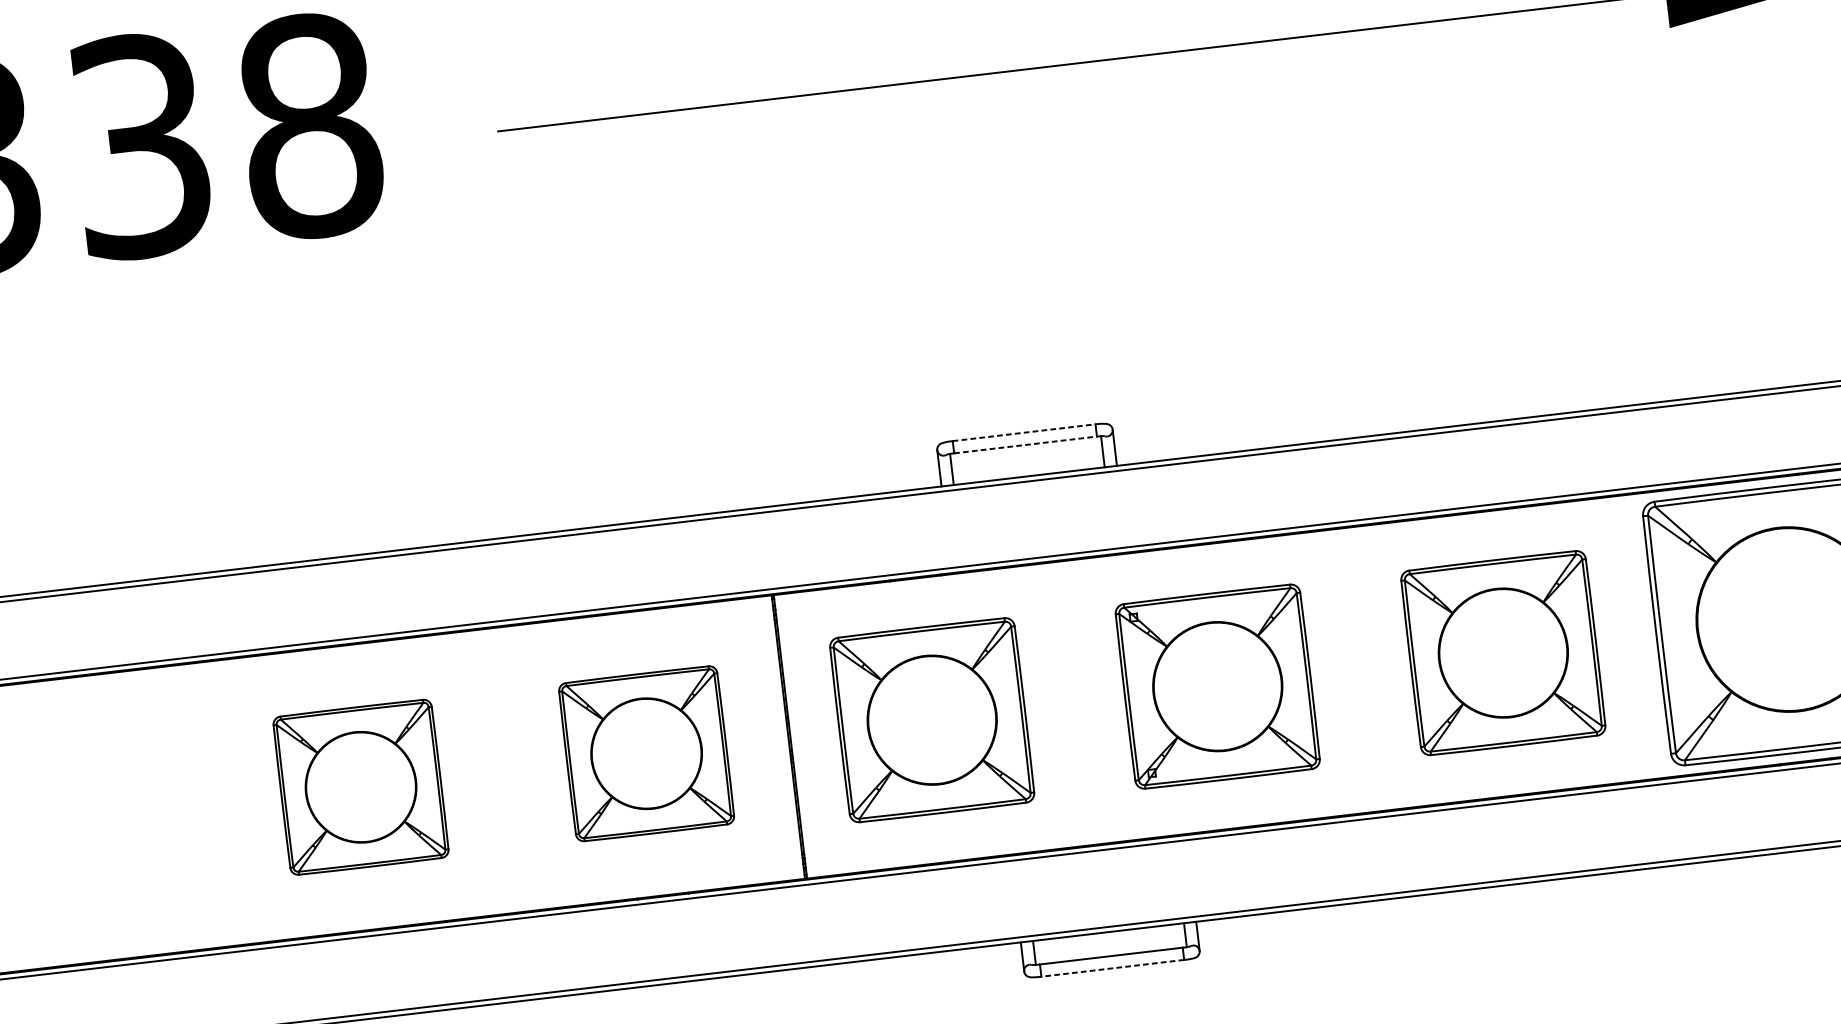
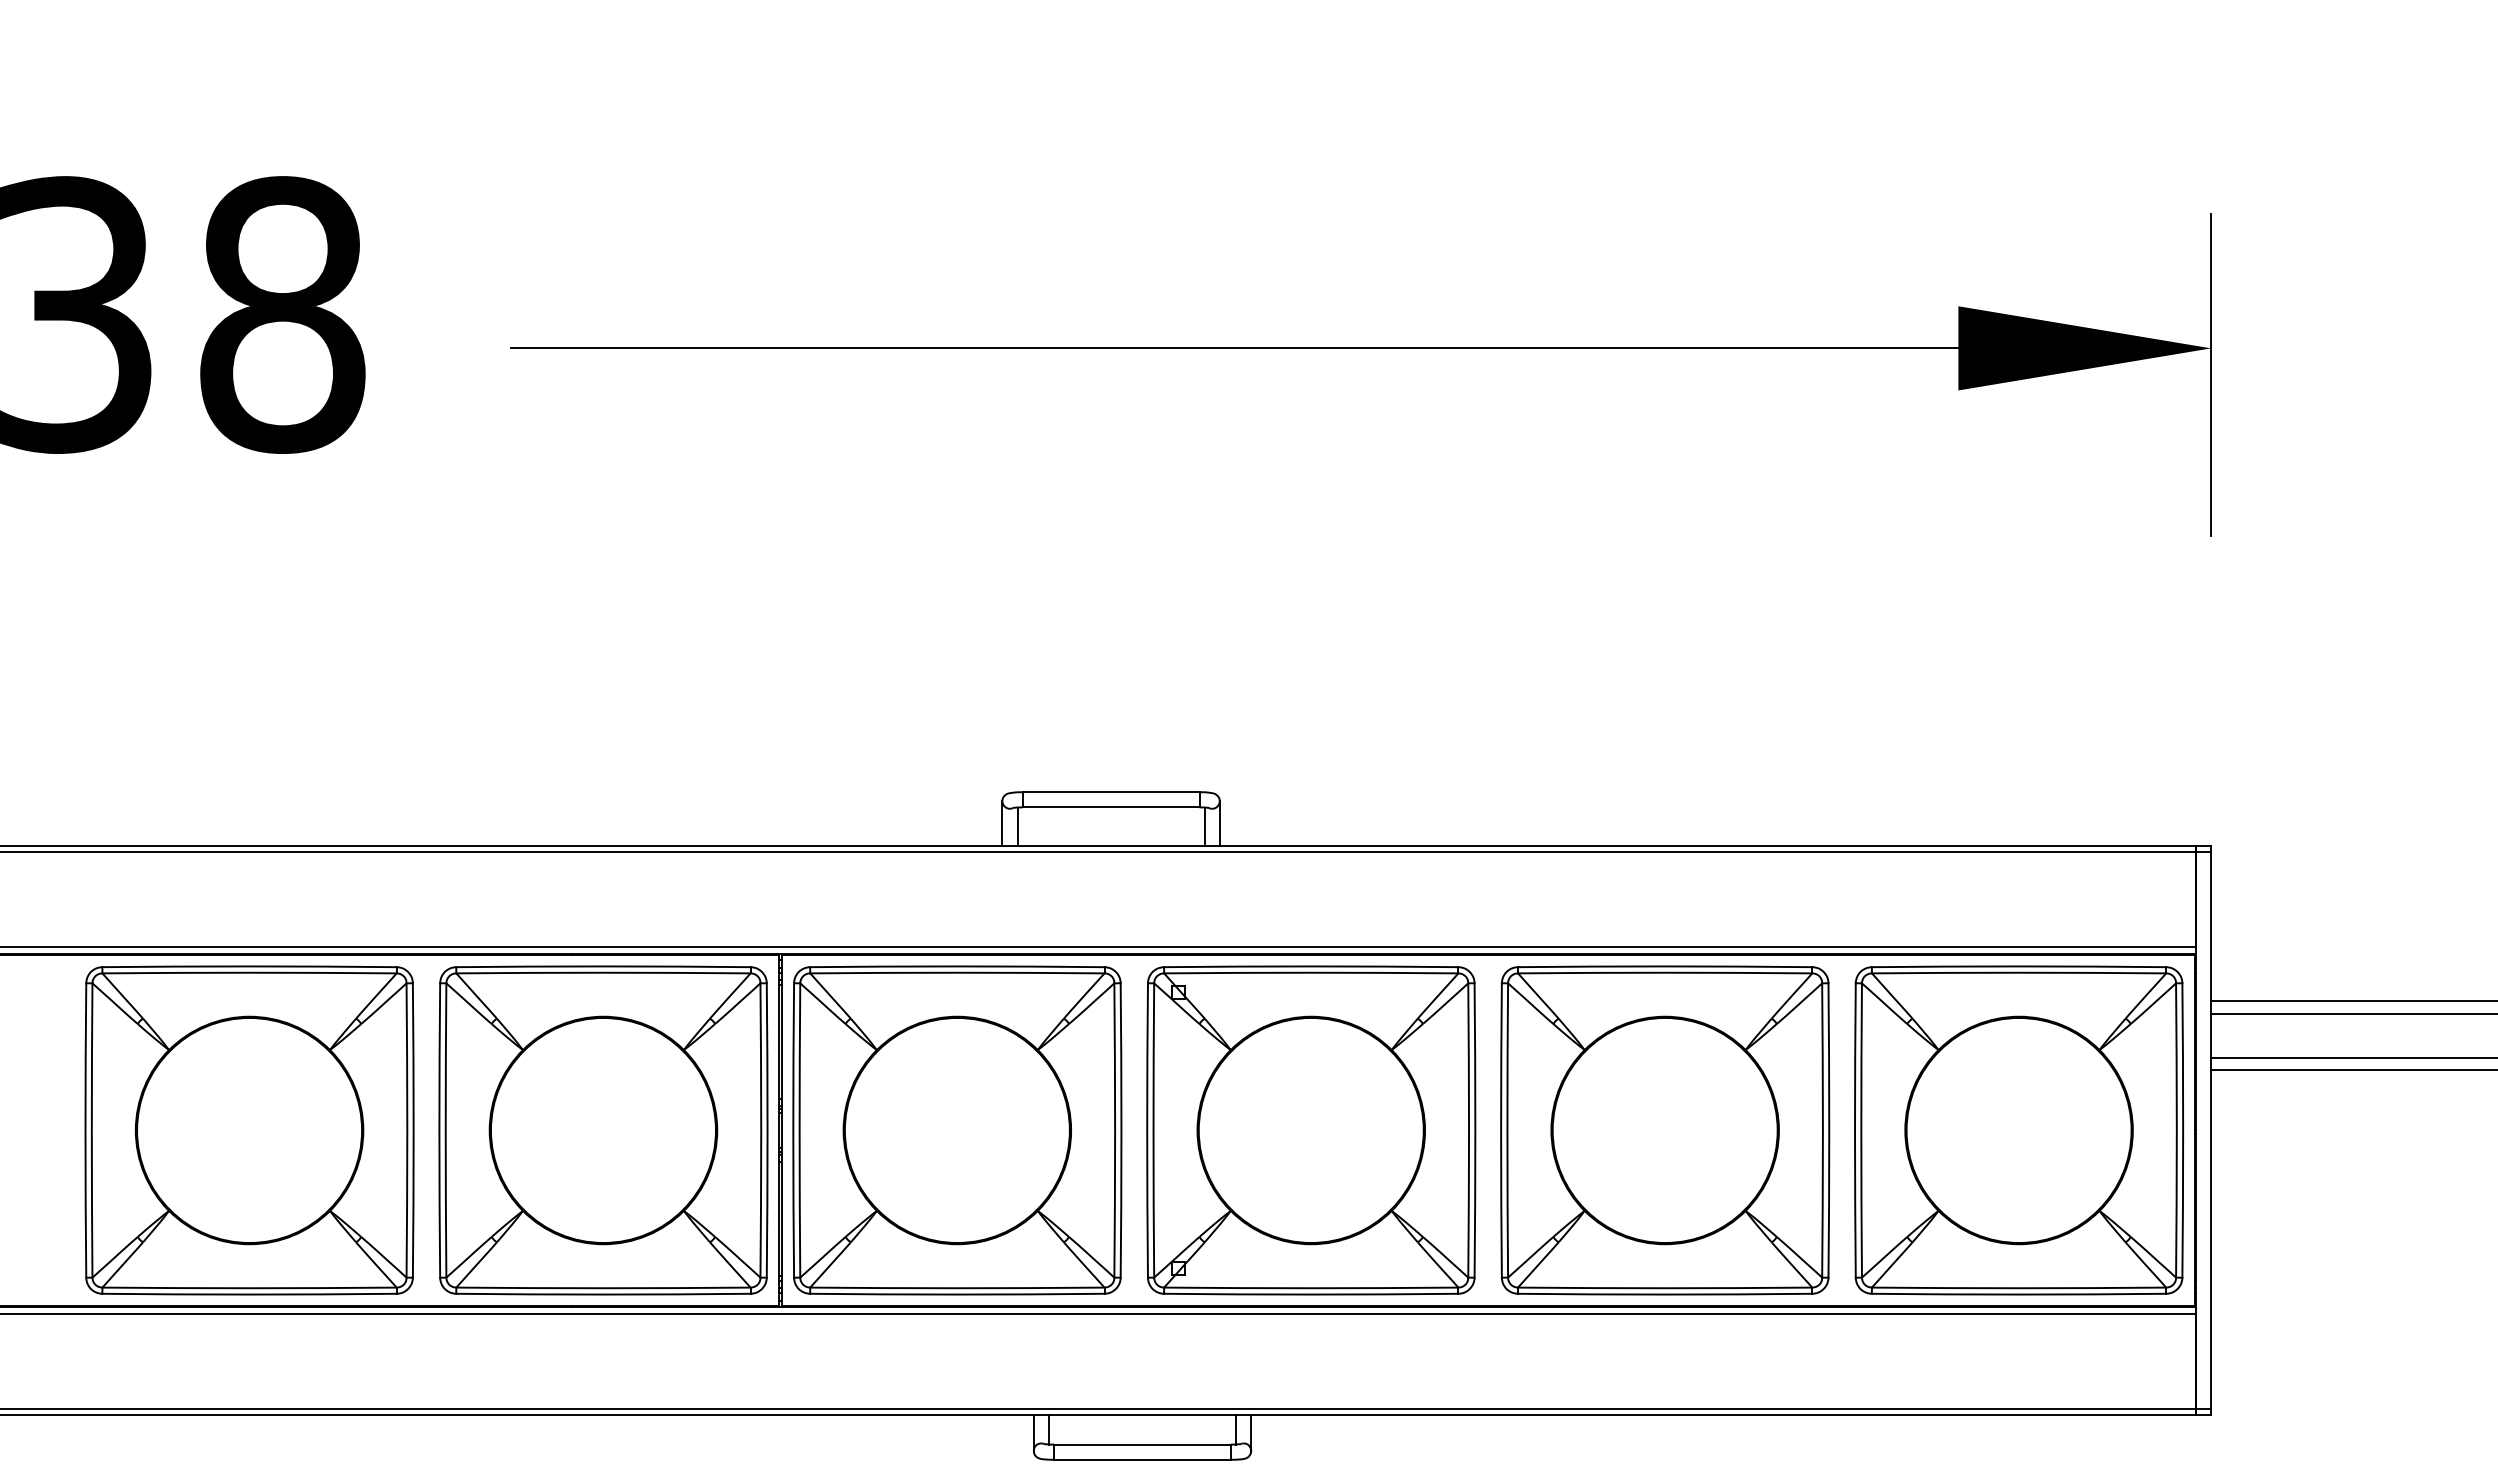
line: (1024, 432) -> (1111, 792), dashed -> solid
line: (1025, 444) -> (1111, 807), dashed -> solid
part: (1503, 653) -> (1665, 1130), size x1.43
part: (1217, 686) -> (1311, 1130), size x1.43
part: (932, 720) -> (957, 1130), size x1.43
part: (646, 753) -> (603, 1130), size x1.67
part: (361, 787) -> (249, 1130), size x1.67
line: (1112, 968) -> (1142, 1459), dashed -> solid

